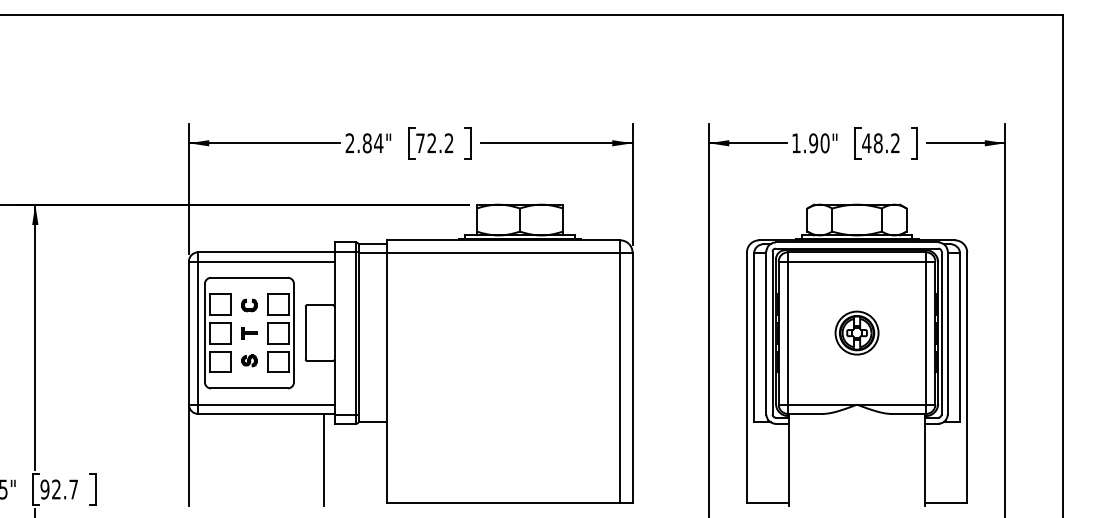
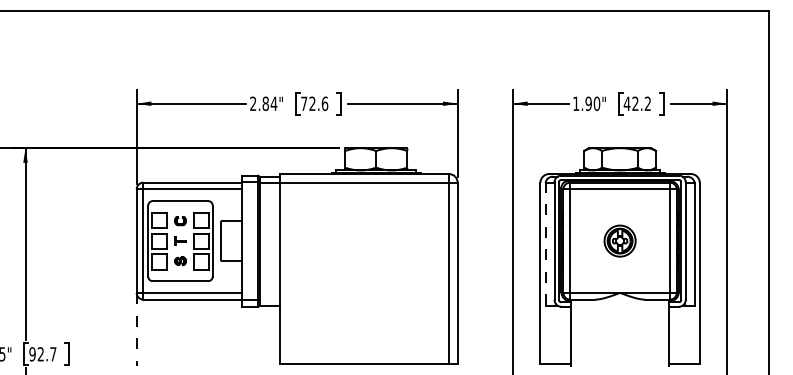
text: (448, 142) -> (324, 103), 72.2 -> 72.6
text: (878, 142) -> (635, 103), 48.2 -> 42.2
line: (753, 336) -> (545, 243), solid -> dashed
line: (188, 455) -> (136, 329), solid -> dashed
line: (324, 459) -> (234, 332), removed

